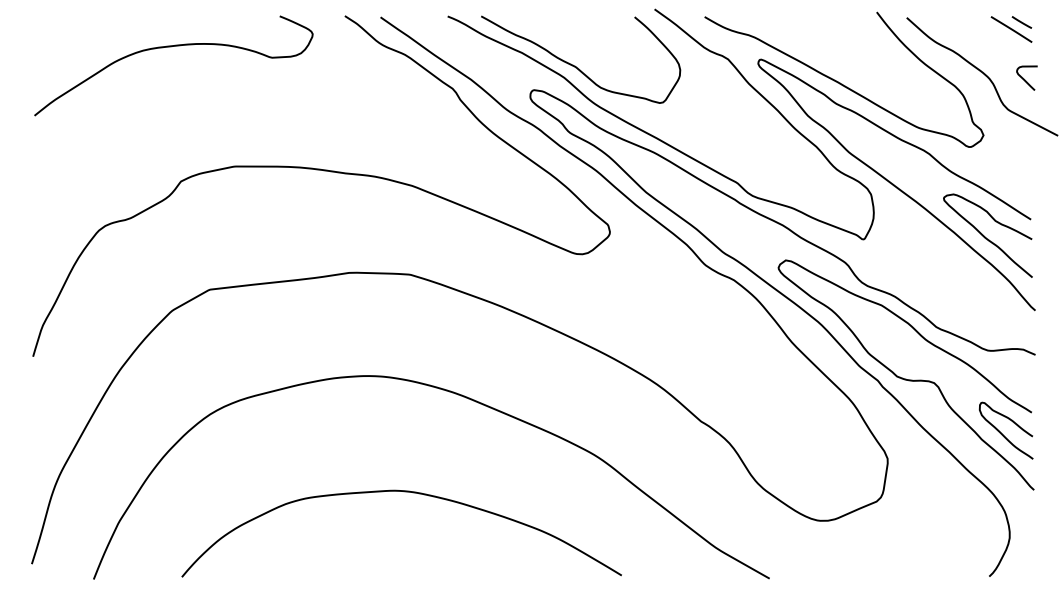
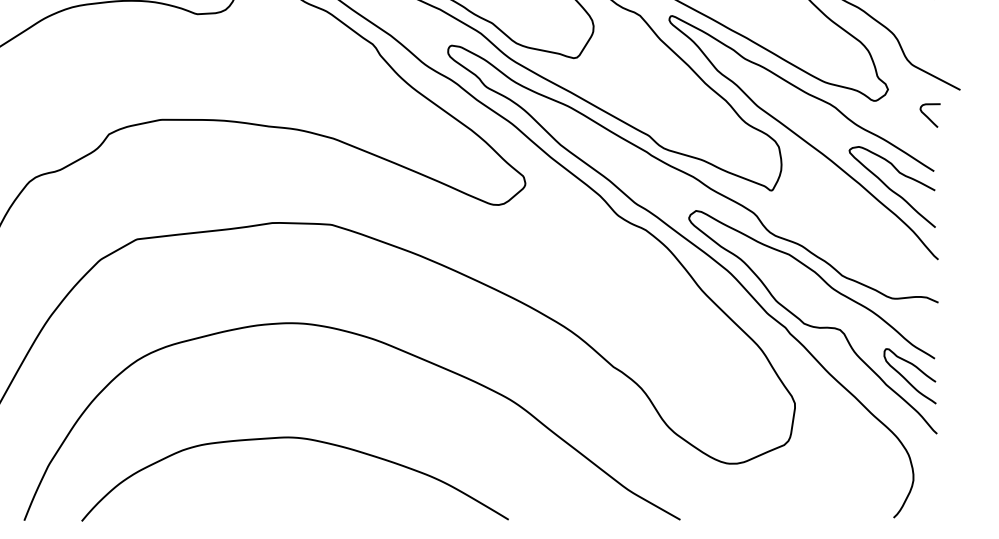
curve: (1024, 78) -> (927, 115), moved
curve: (404, 492) -> (297, 439), moved

